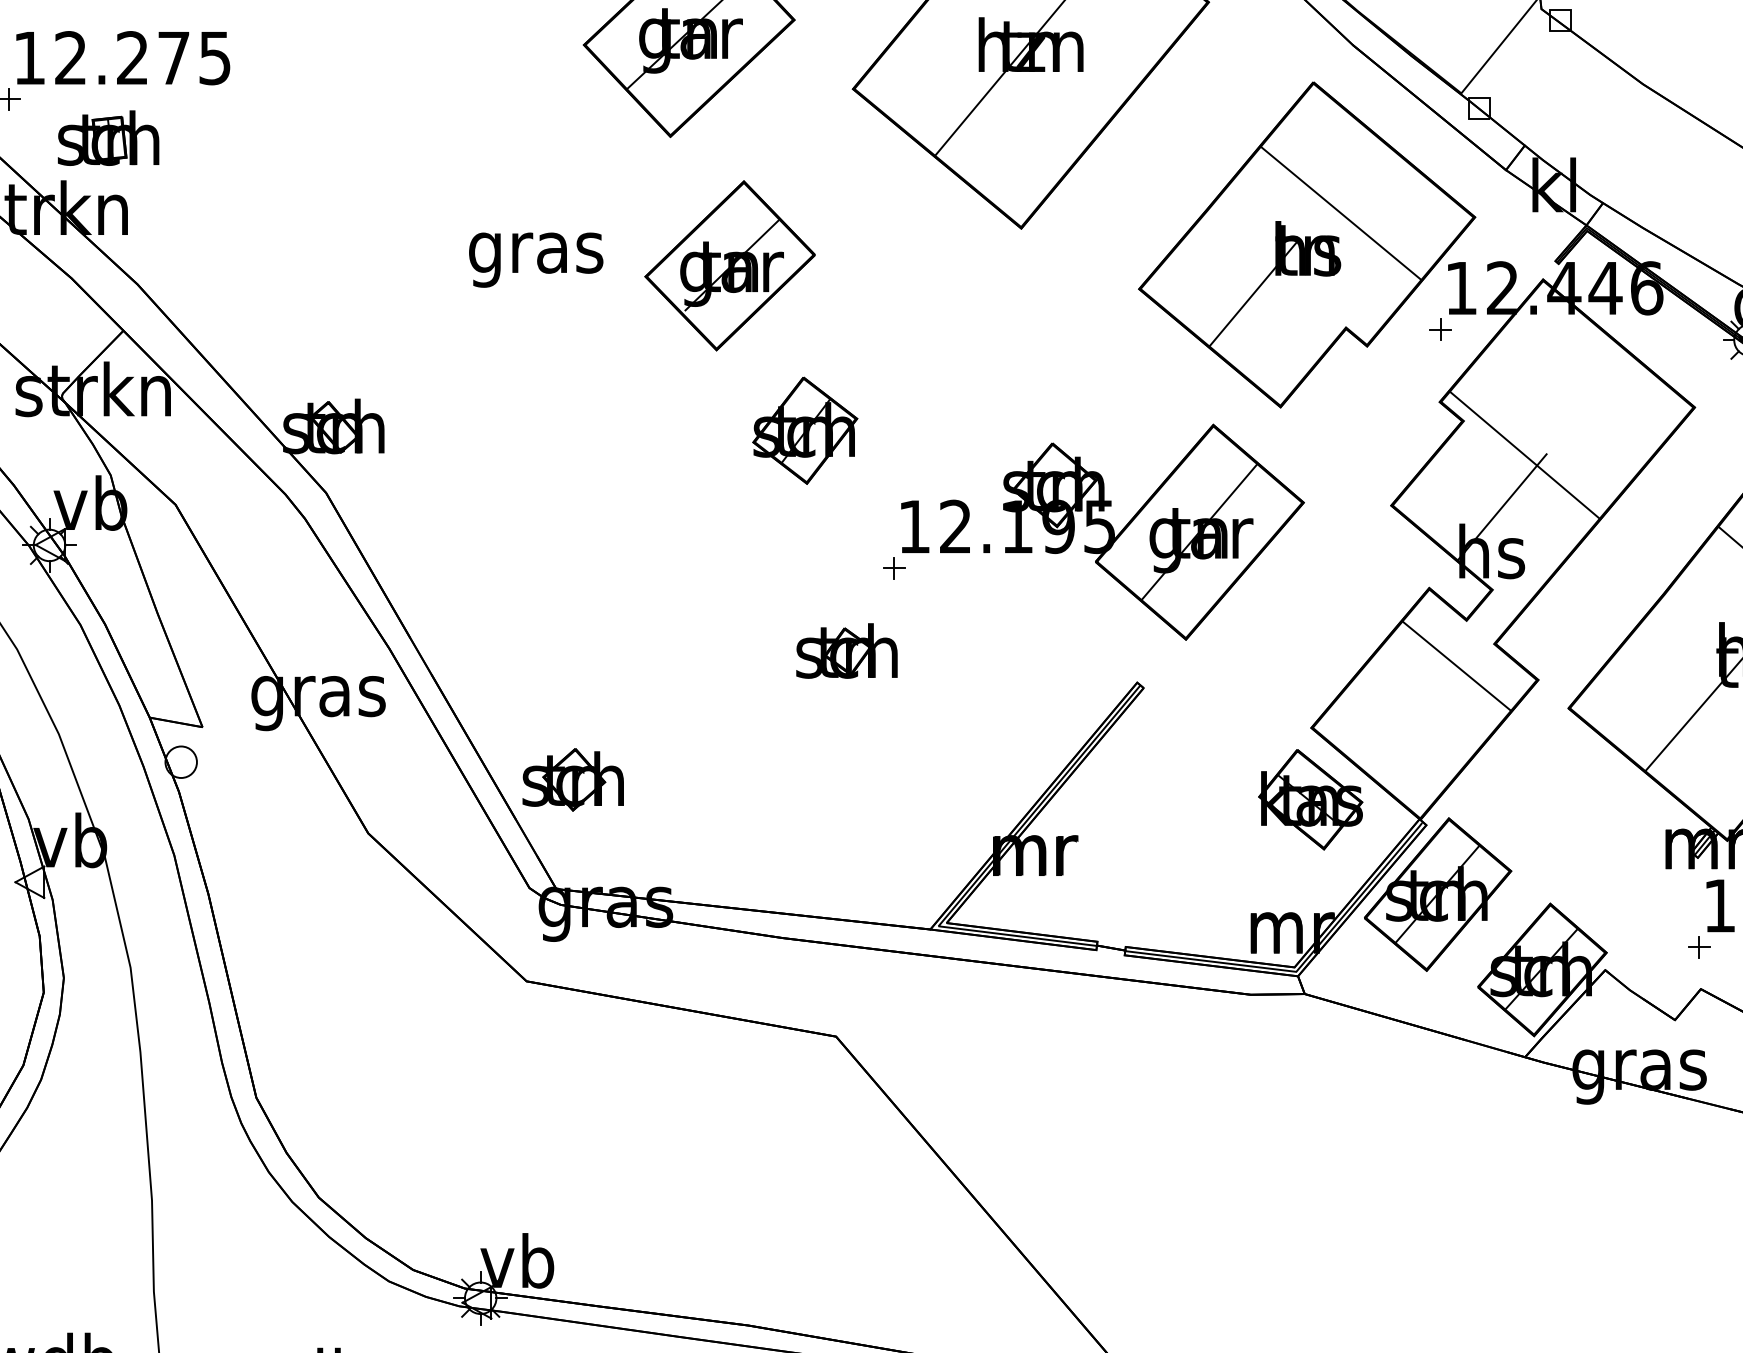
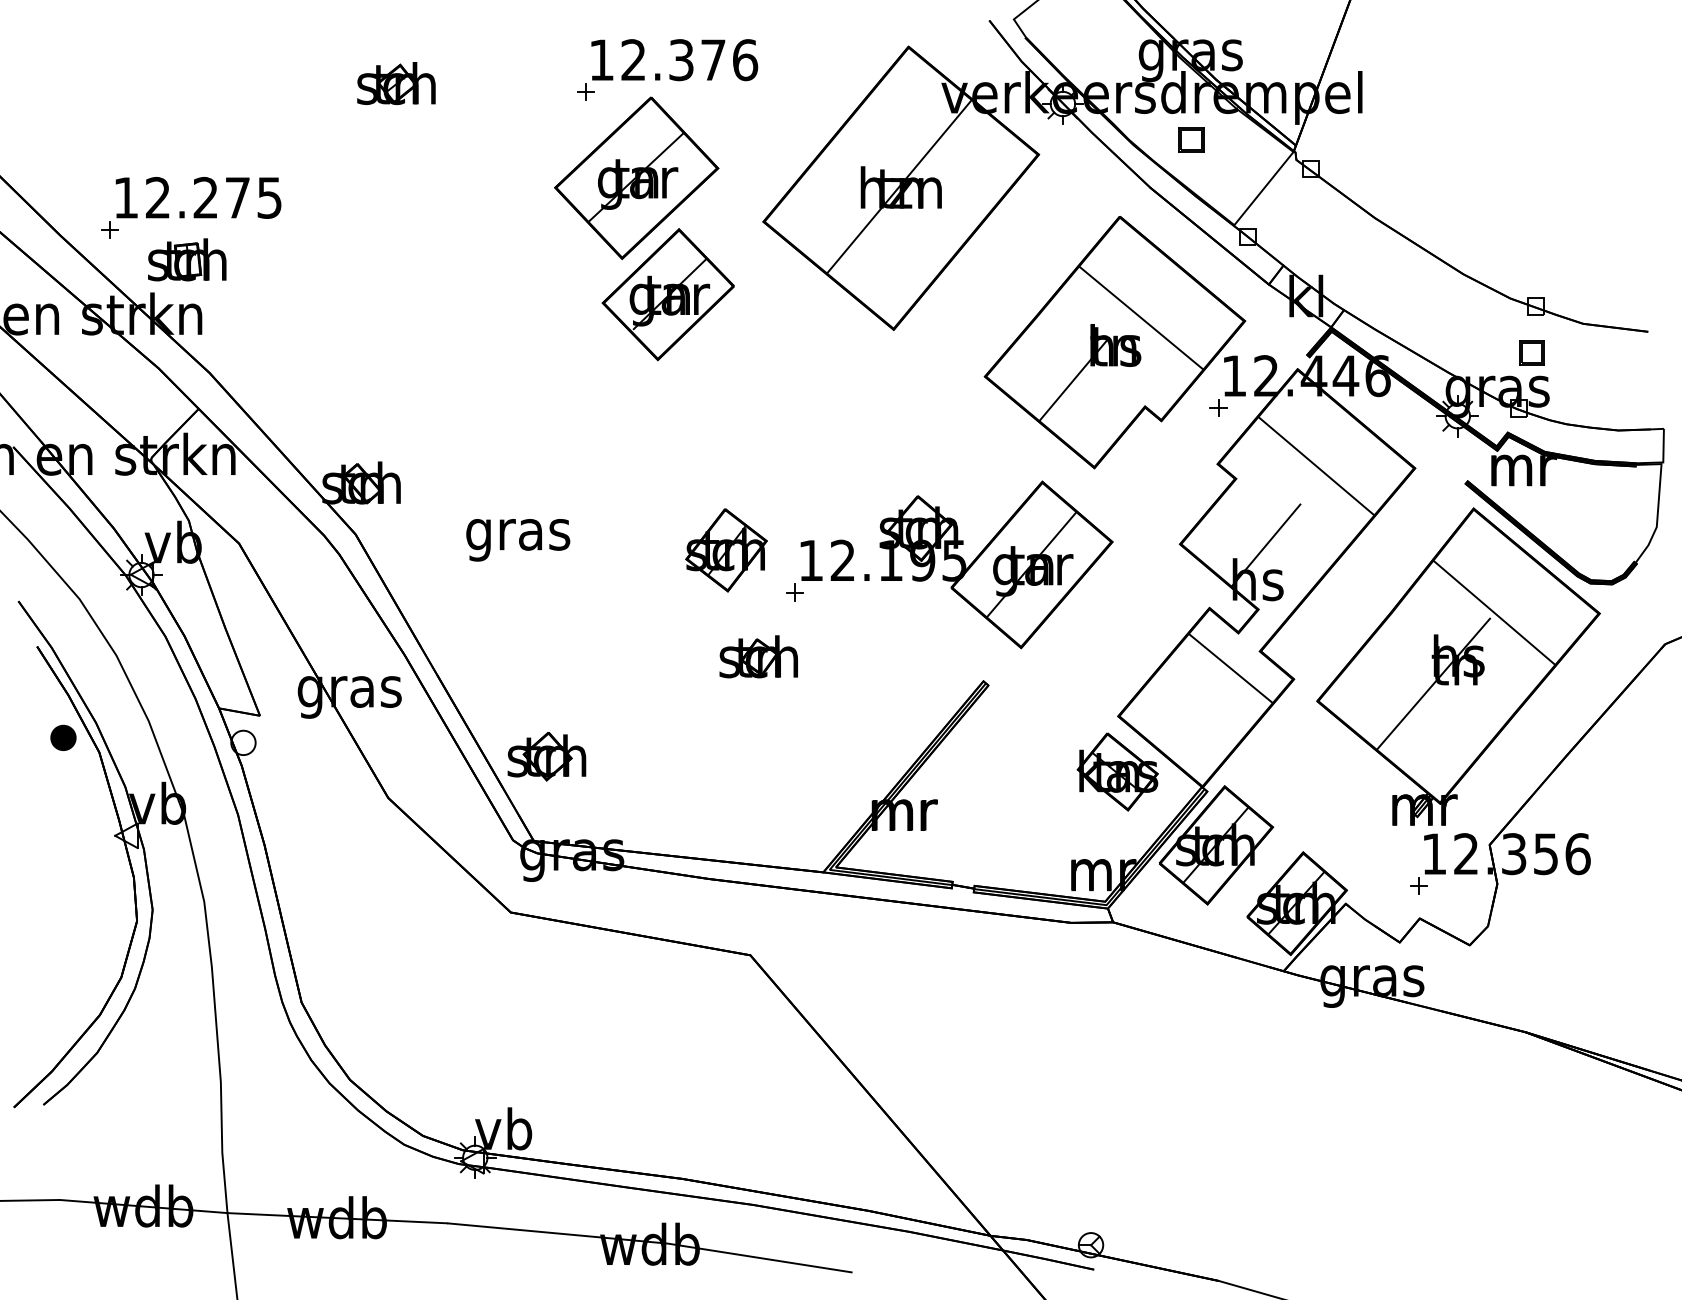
text: (536, 260) -> (518, 540), moved
part: (729, 265) -> (667, 294), moved
part: (805, 430) -> (726, 550), moved
line: (1524, 454) -> (1316, 465), moved

